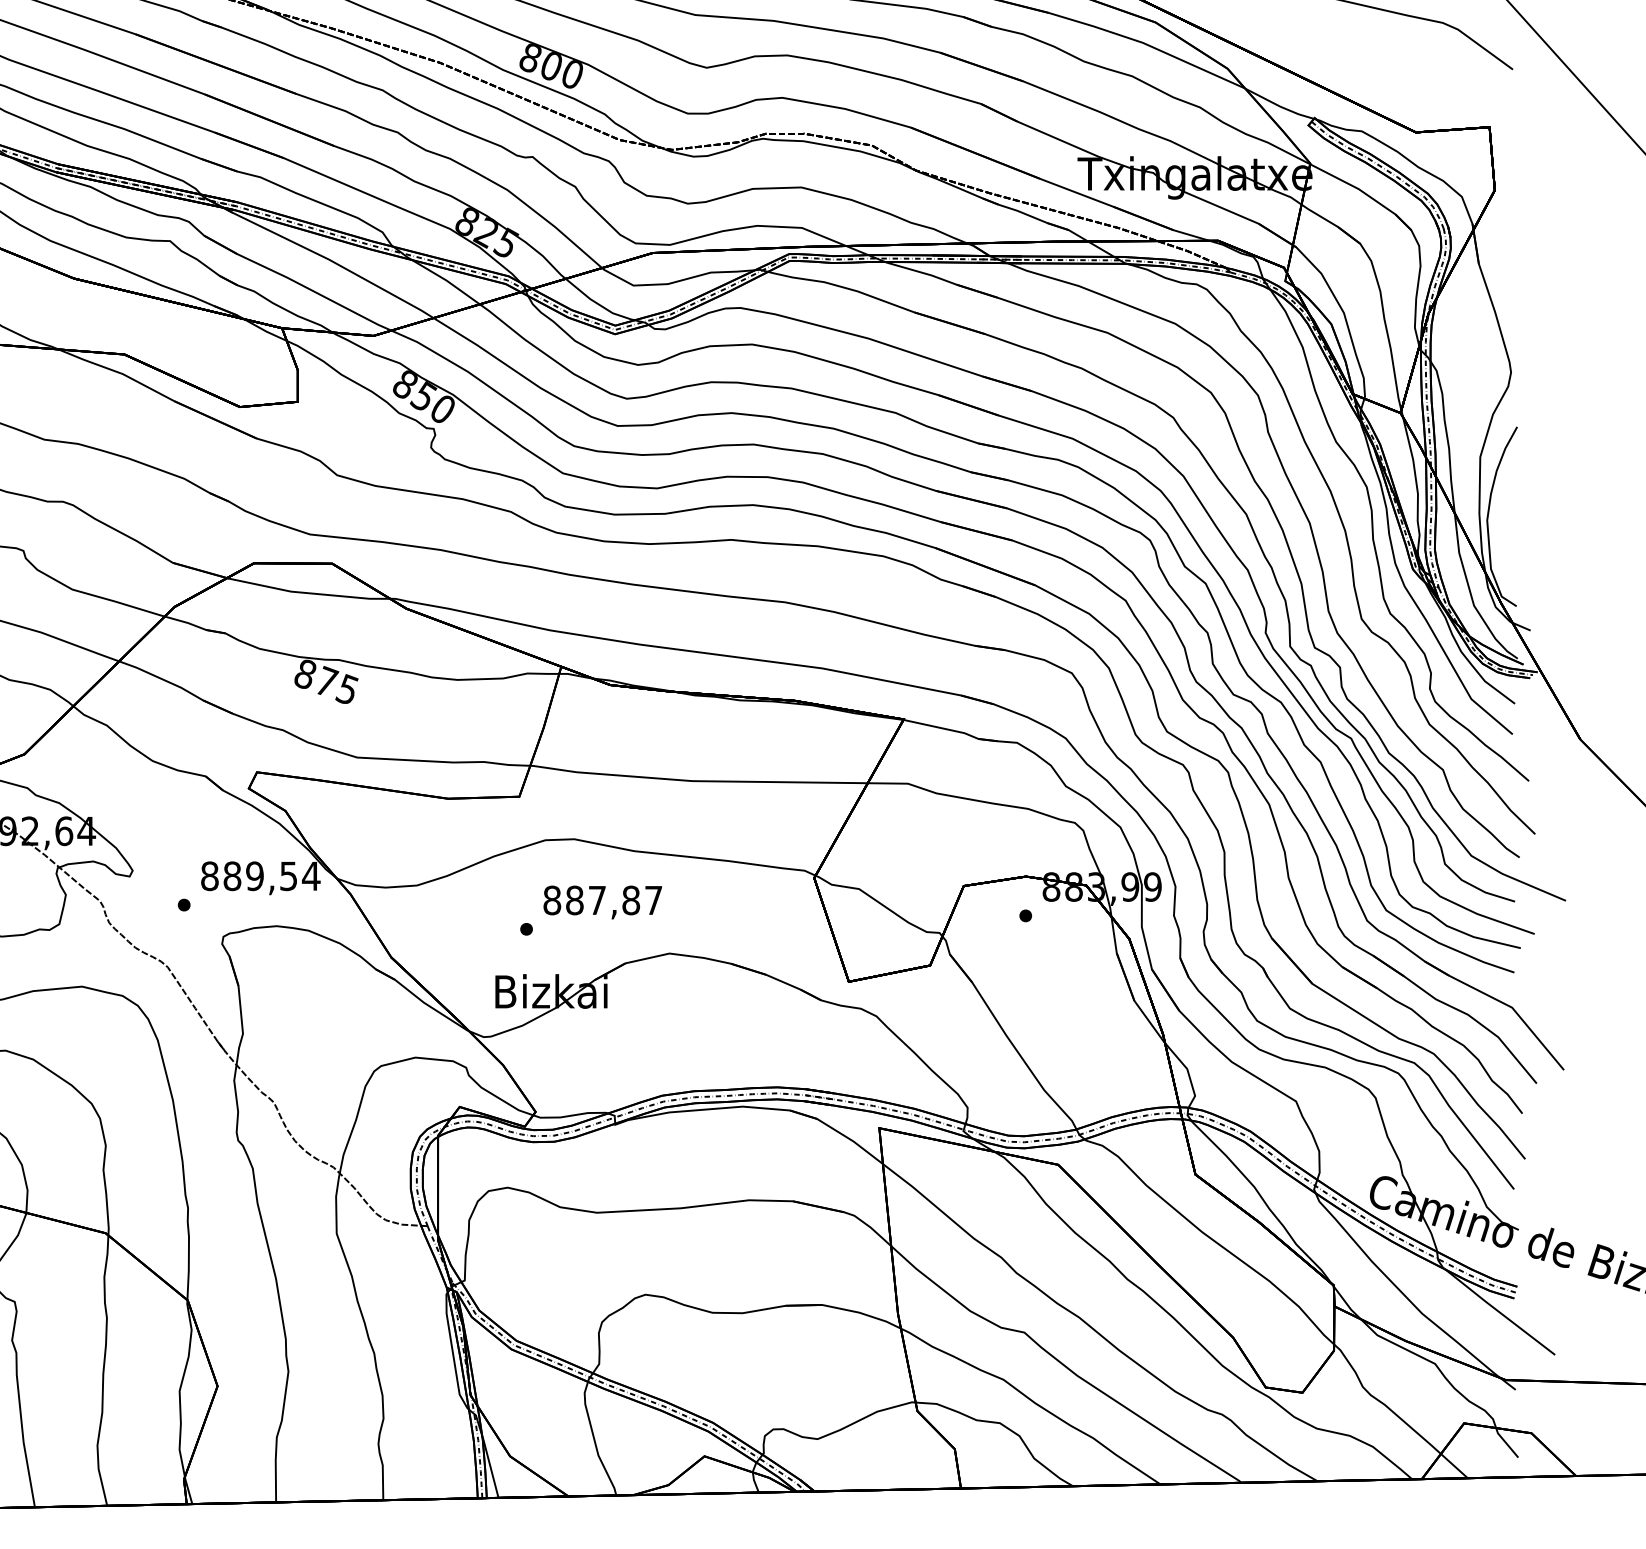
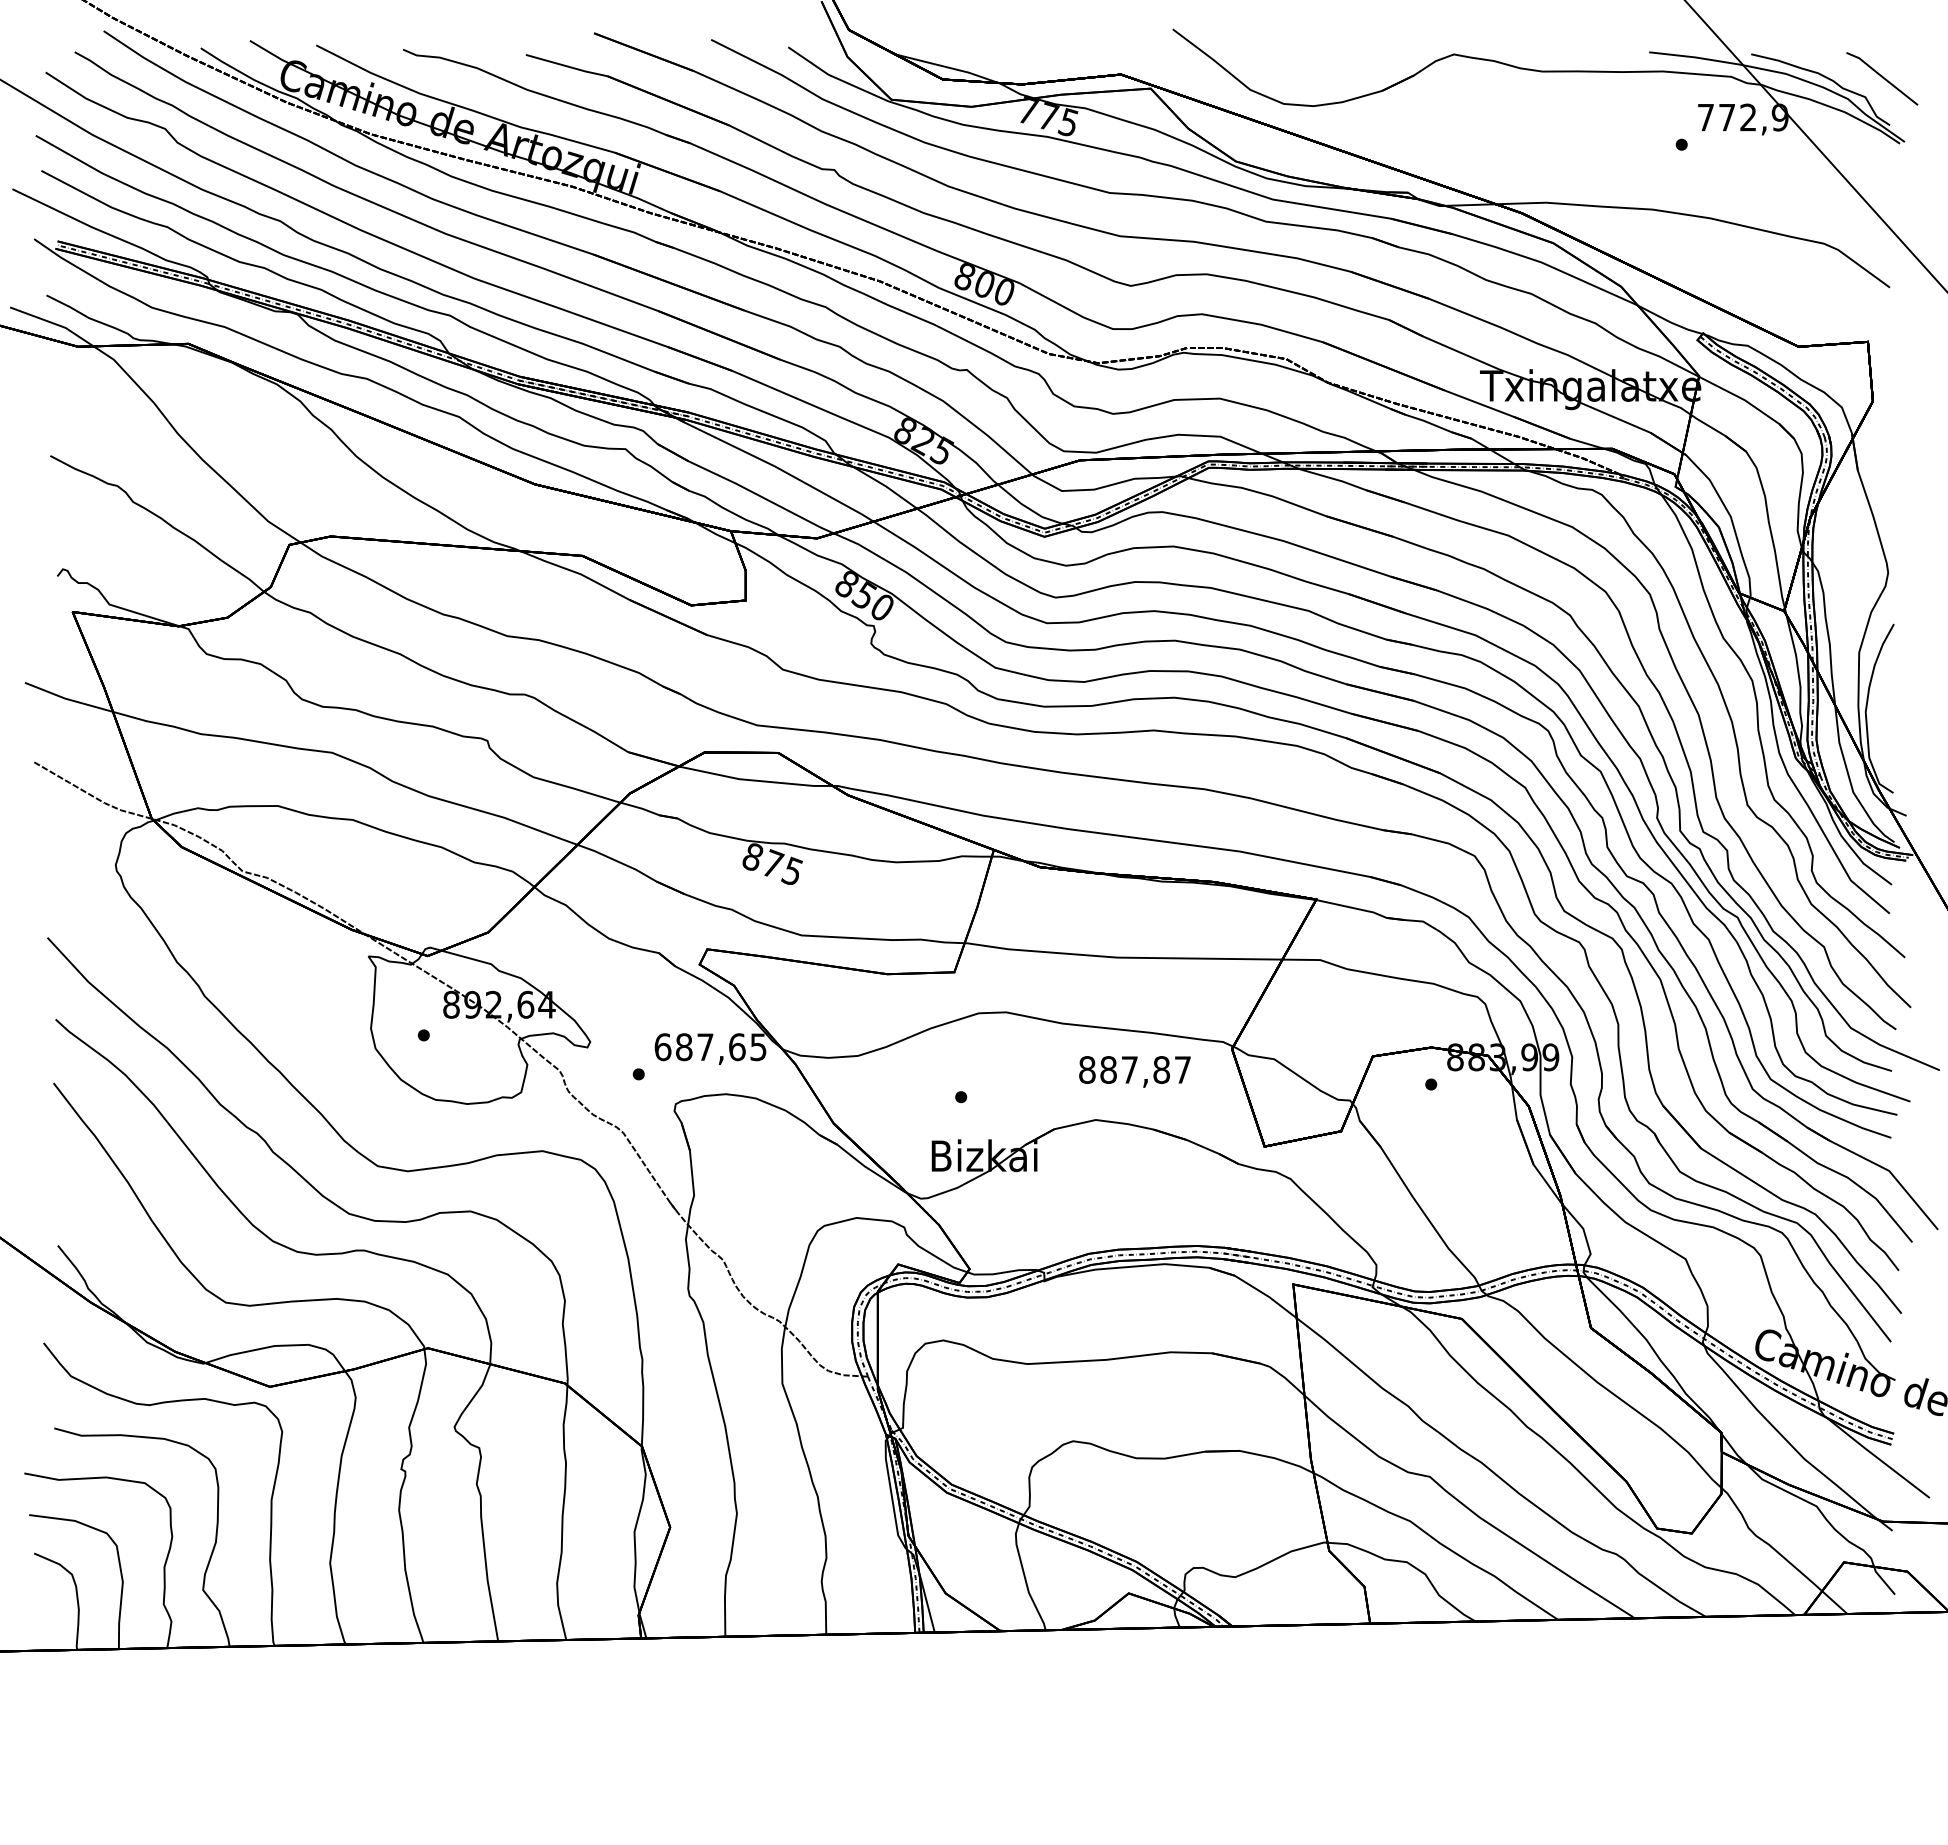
text: (260, 876) -> (710, 1047), 889,54 -> 687,65
text: (602, 902) -> (1134, 1071), moved

